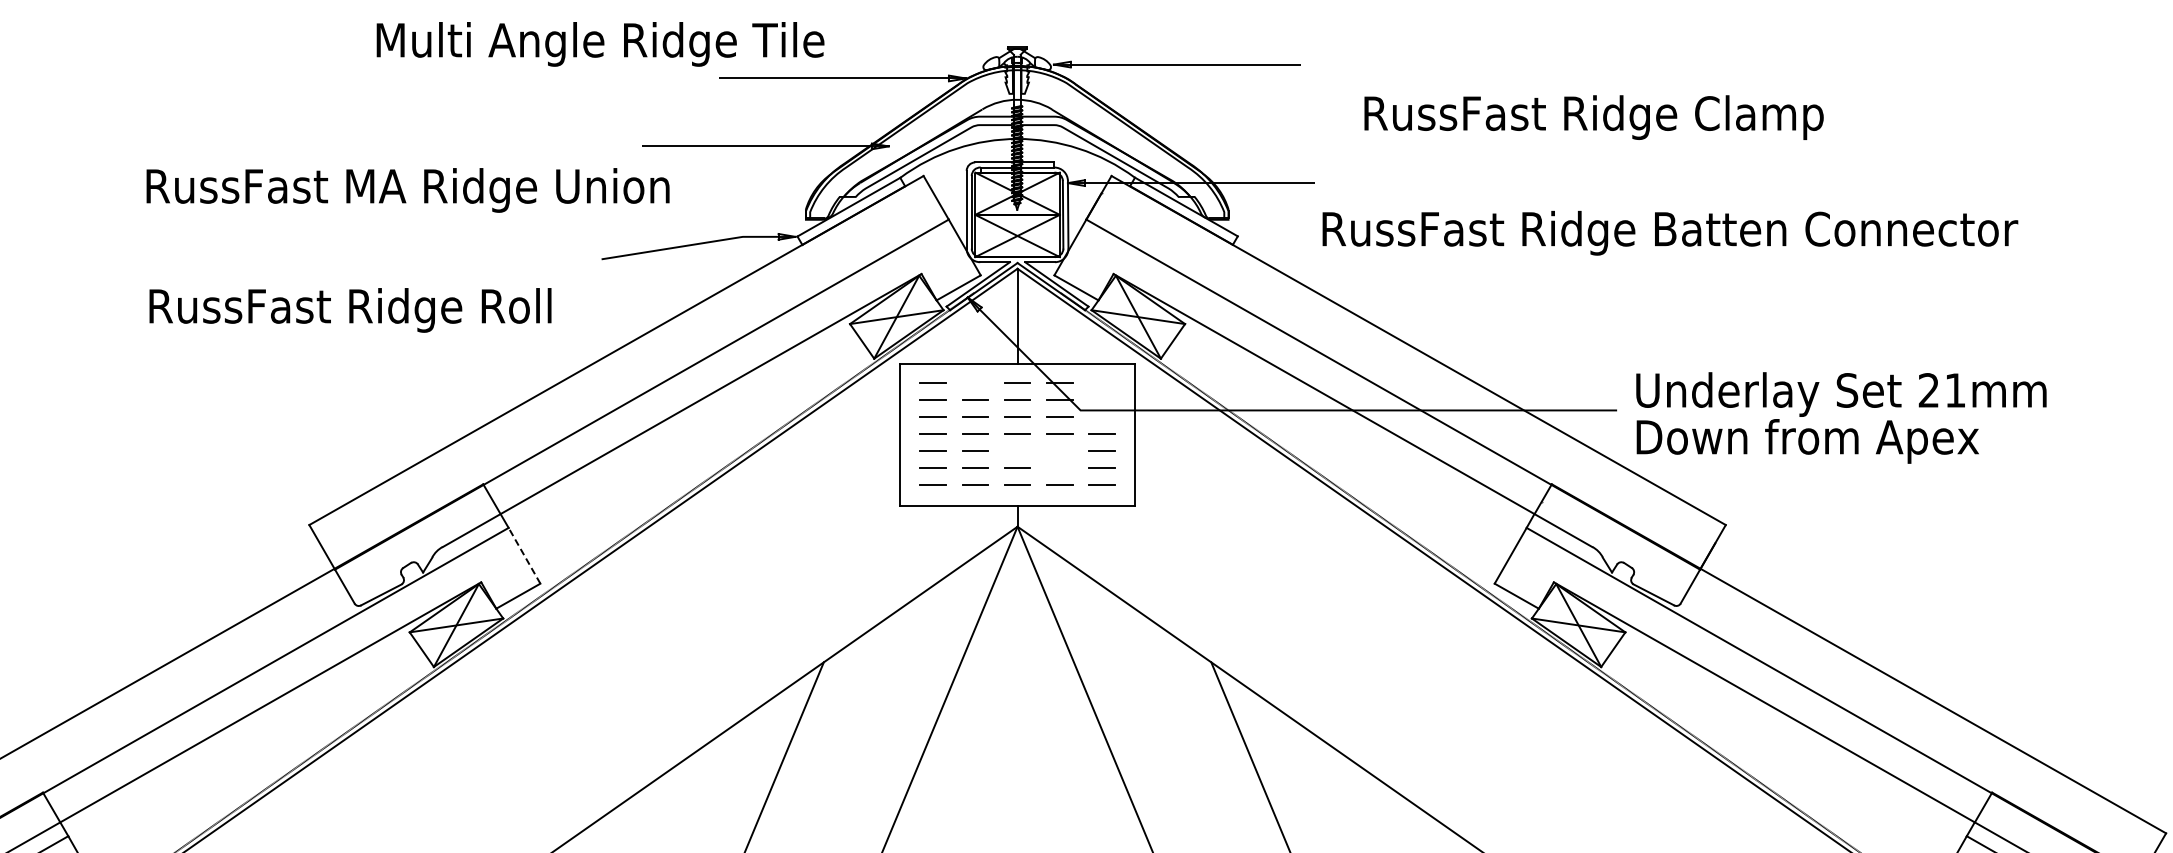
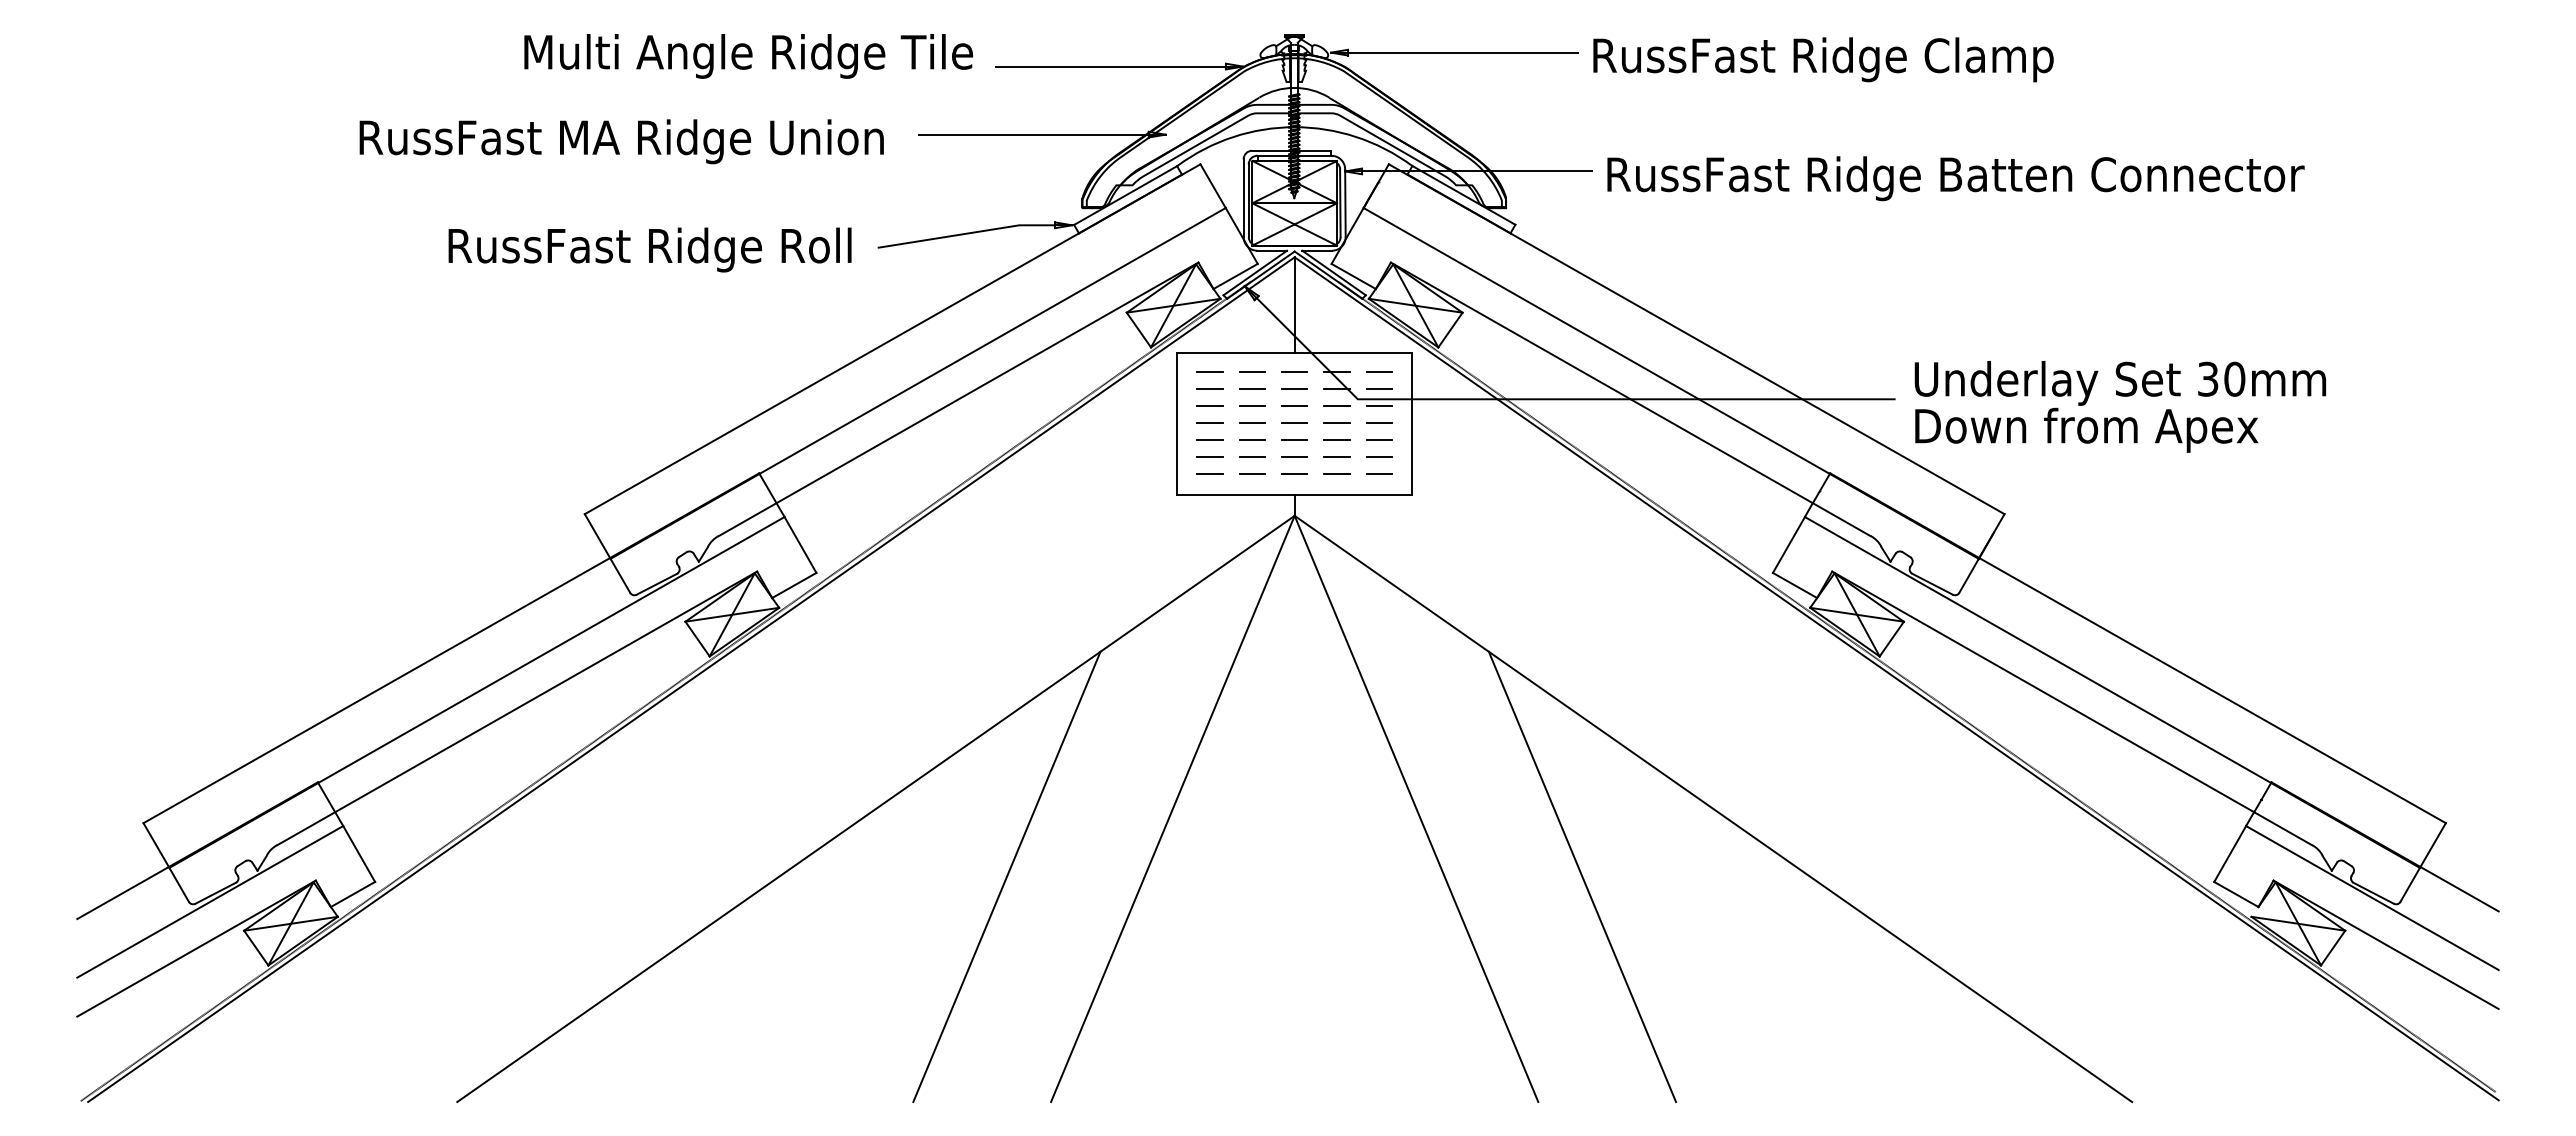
text: (600, 44) -> (748, 56), moved
text: (1594, 117) -> (1823, 59), moved
text: (407, 190) -> (621, 141), moved
text: (1669, 233) -> (1955, 178), moved
text: (349, 309) -> (649, 249), moved
line: (975, 383) -> (1252, 372), added
line: (1102, 383) -> (1379, 372), added
text: (1942, 389) -> (2221, 378), 21mm -> 30mm
line: (1102, 400) -> (1379, 389), added
line: (1102, 417) -> (1379, 406), added
line: (1017, 450) -> (1294, 439), added
line: (1059, 450) -> (1336, 439), added
line: (1059, 467) -> (1336, 456), added
line: (524, 555) -> (800, 544), dashed -> solid

